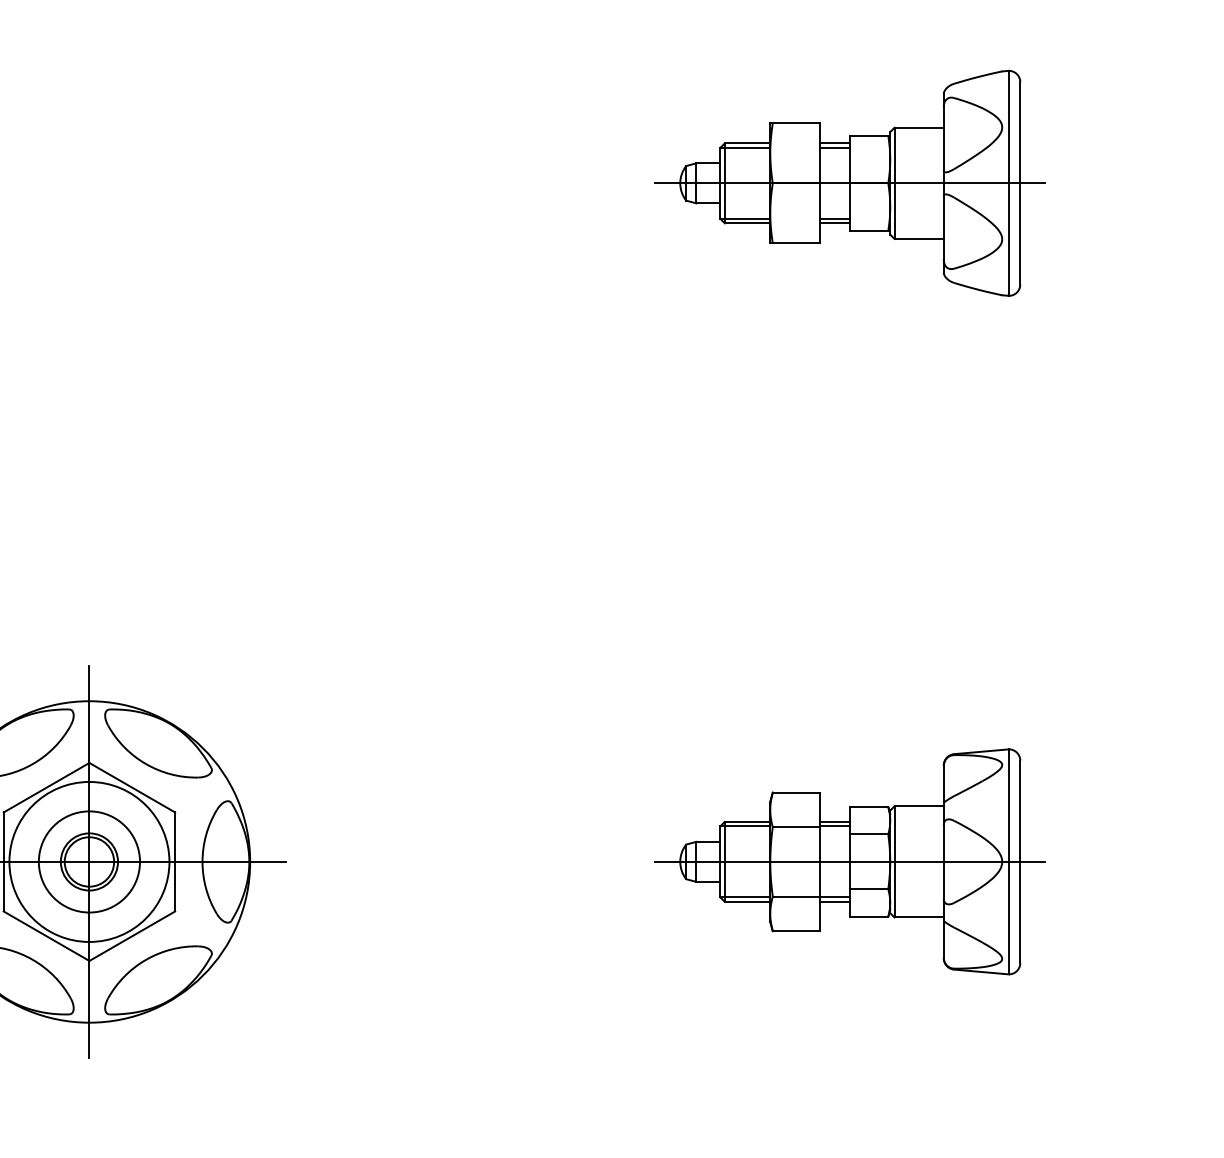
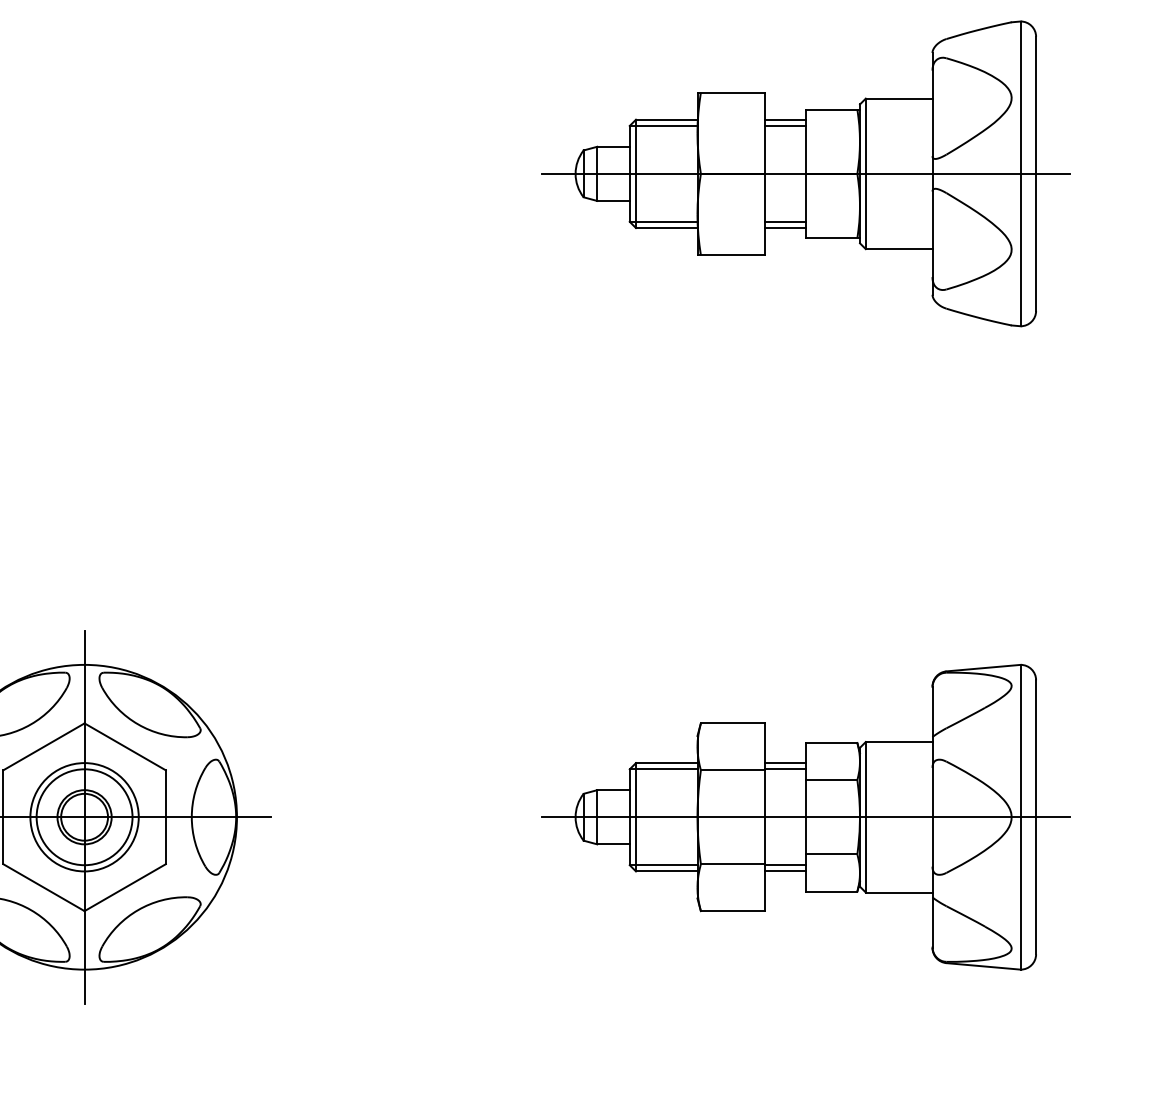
part: (849, 182) -> (805, 173), size x1.43
part: (849, 861) -> (805, 816), size x1.43
circle: (89, 862) -> (84, 817), size x0.71

